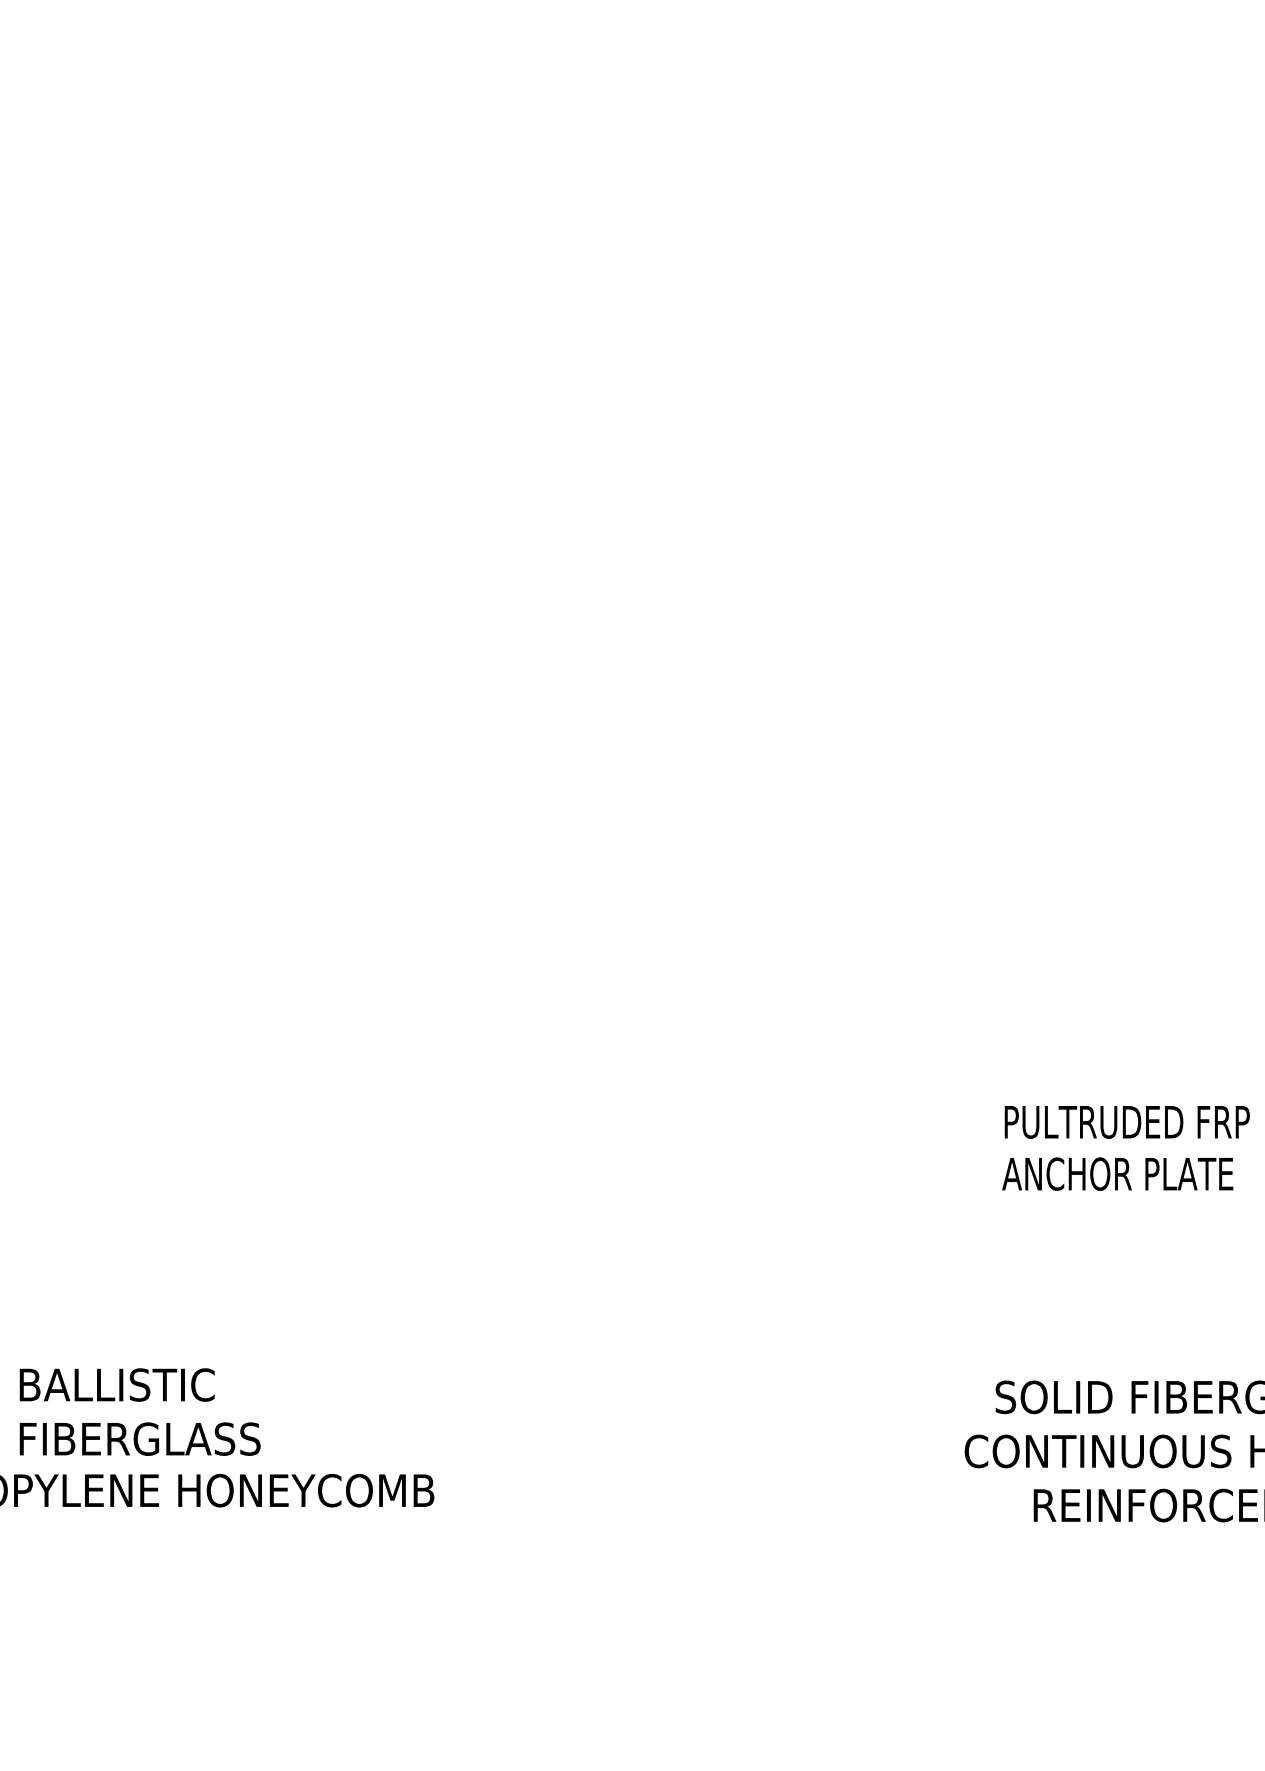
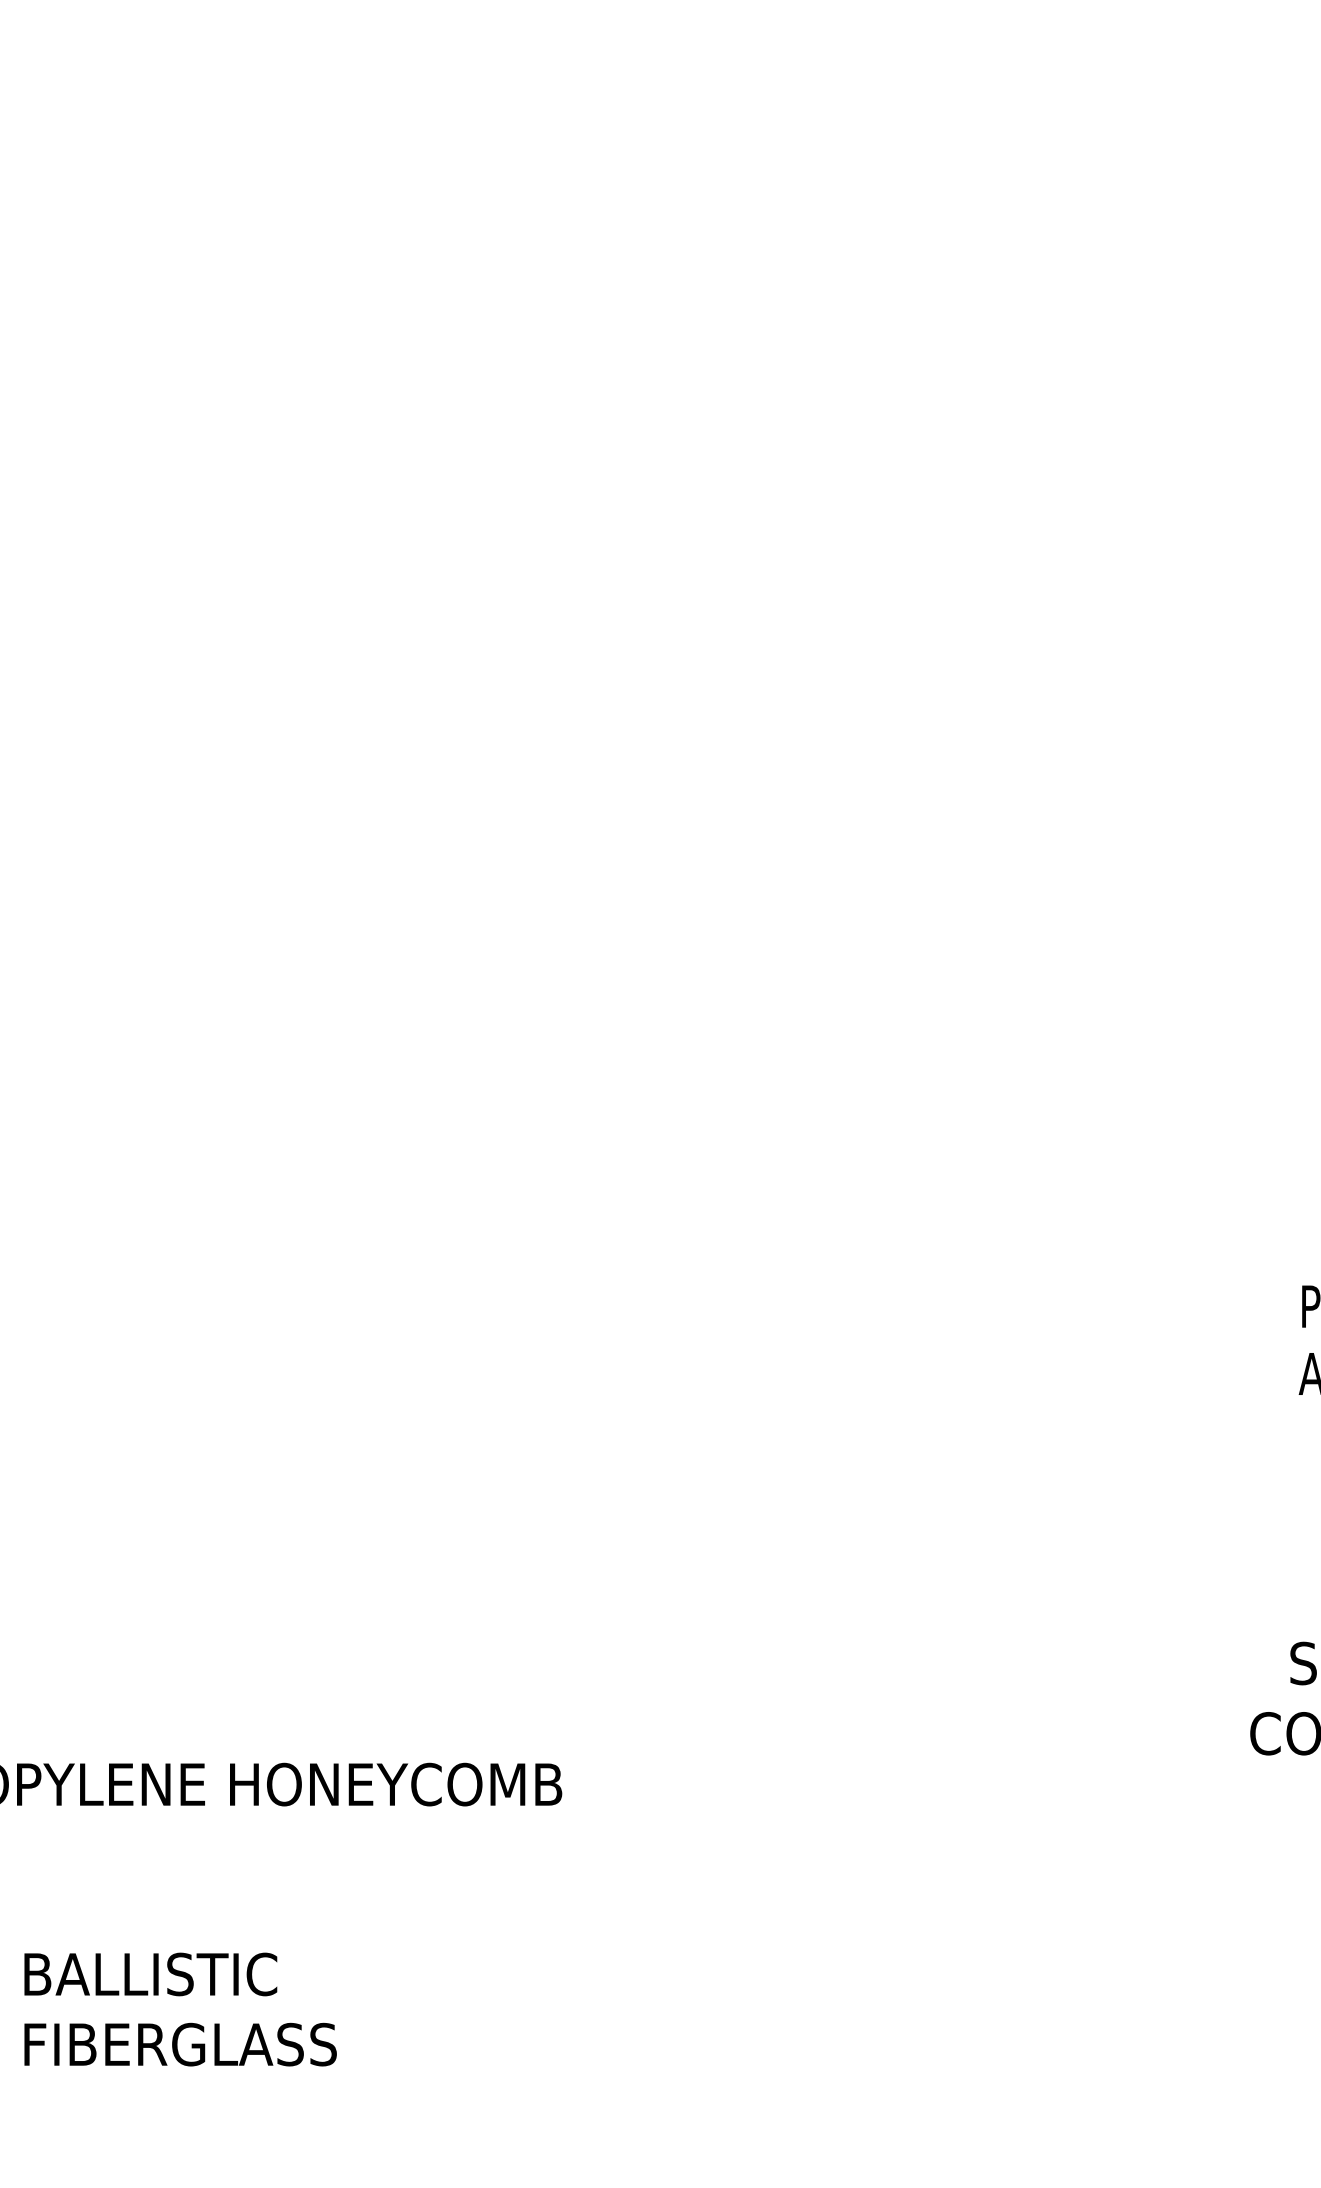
text: (139, 1411) -> (179, 2008), moved

